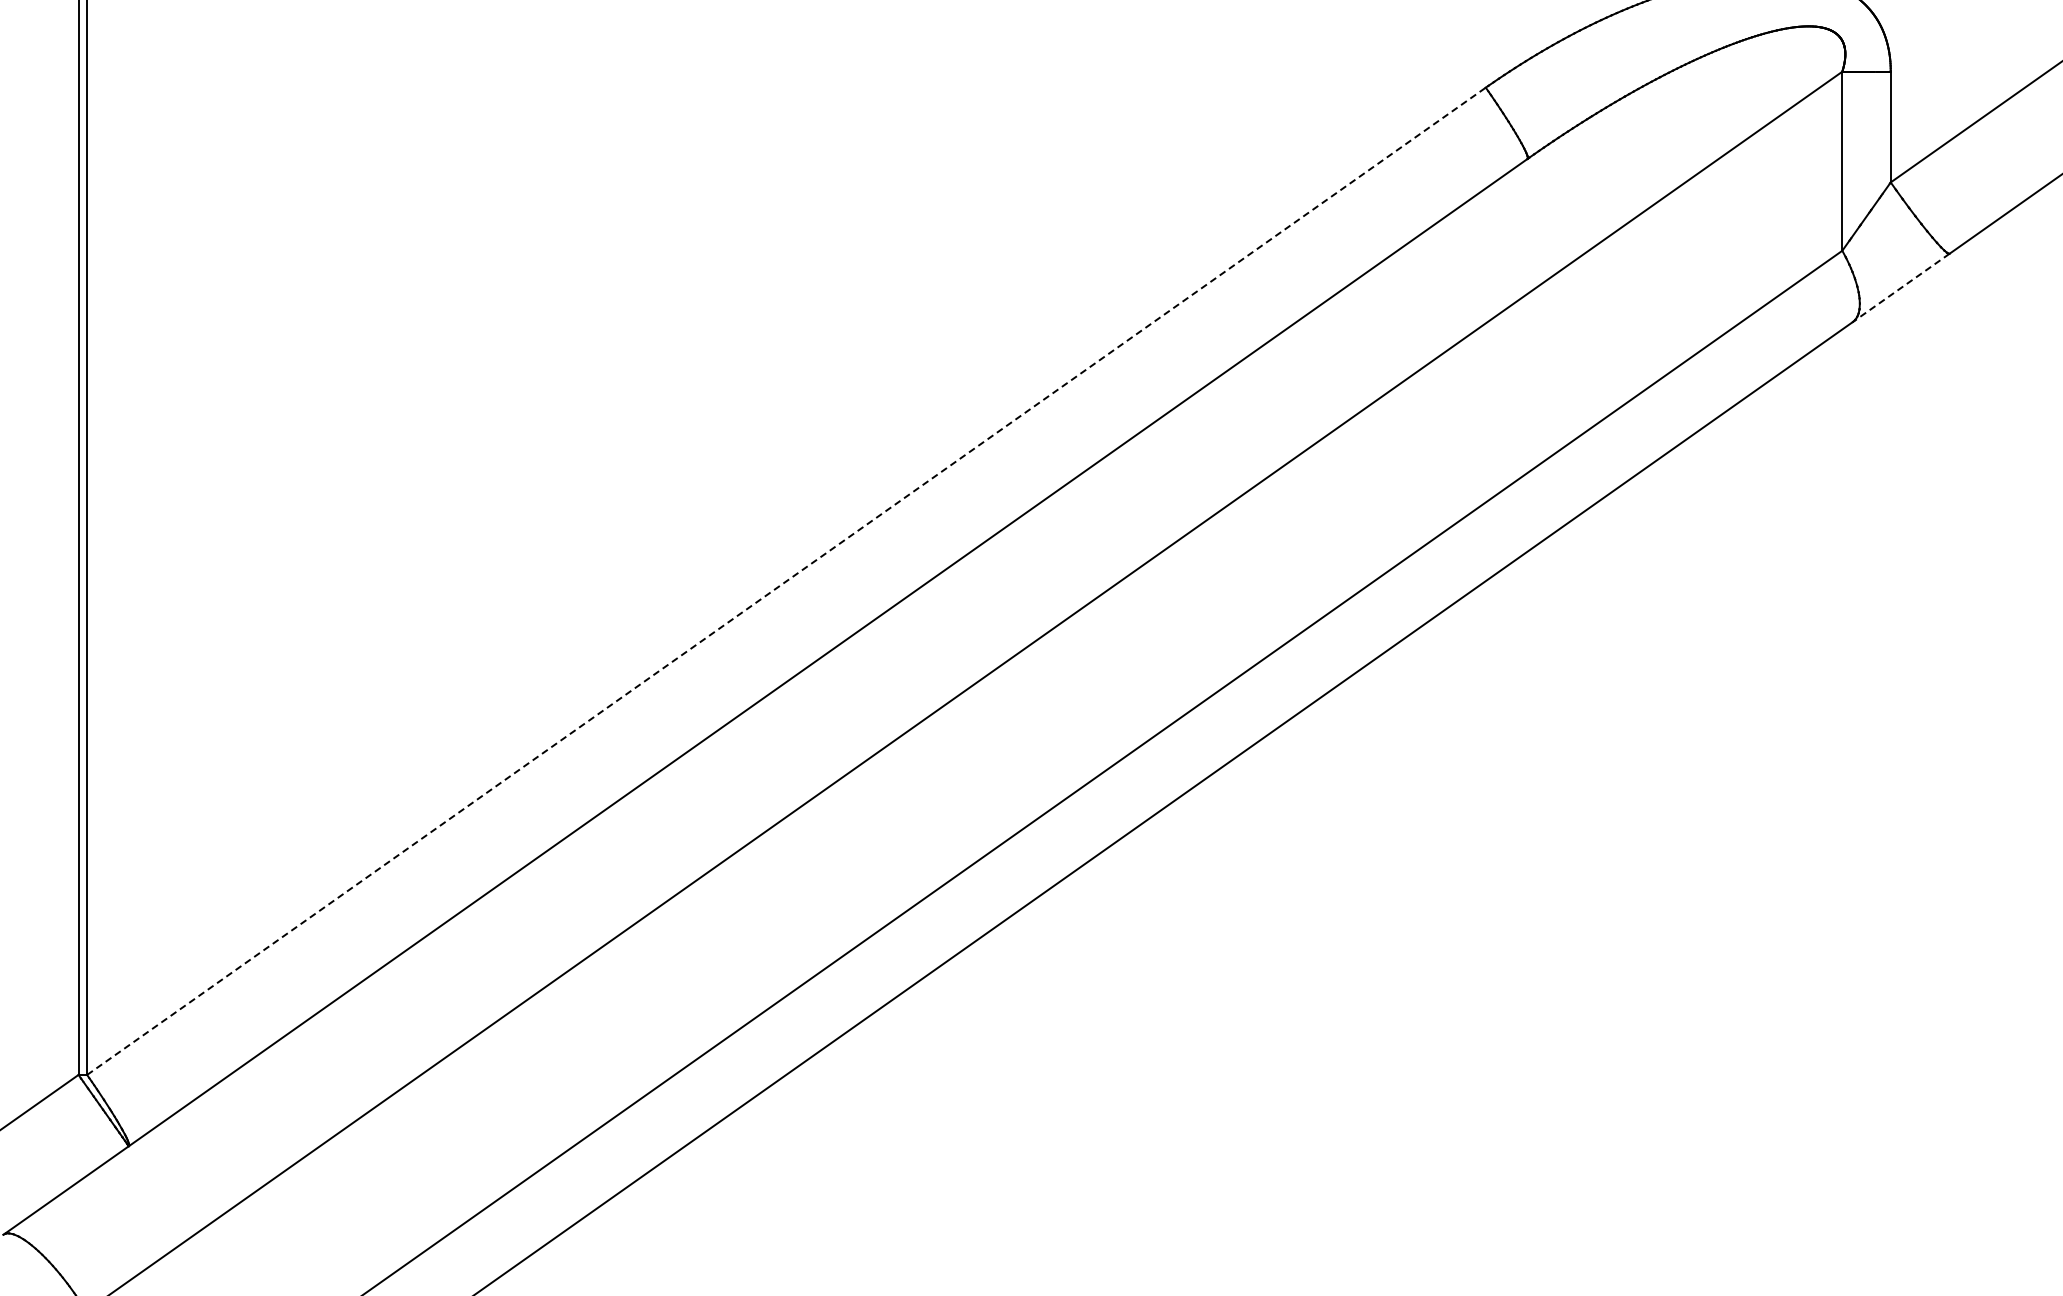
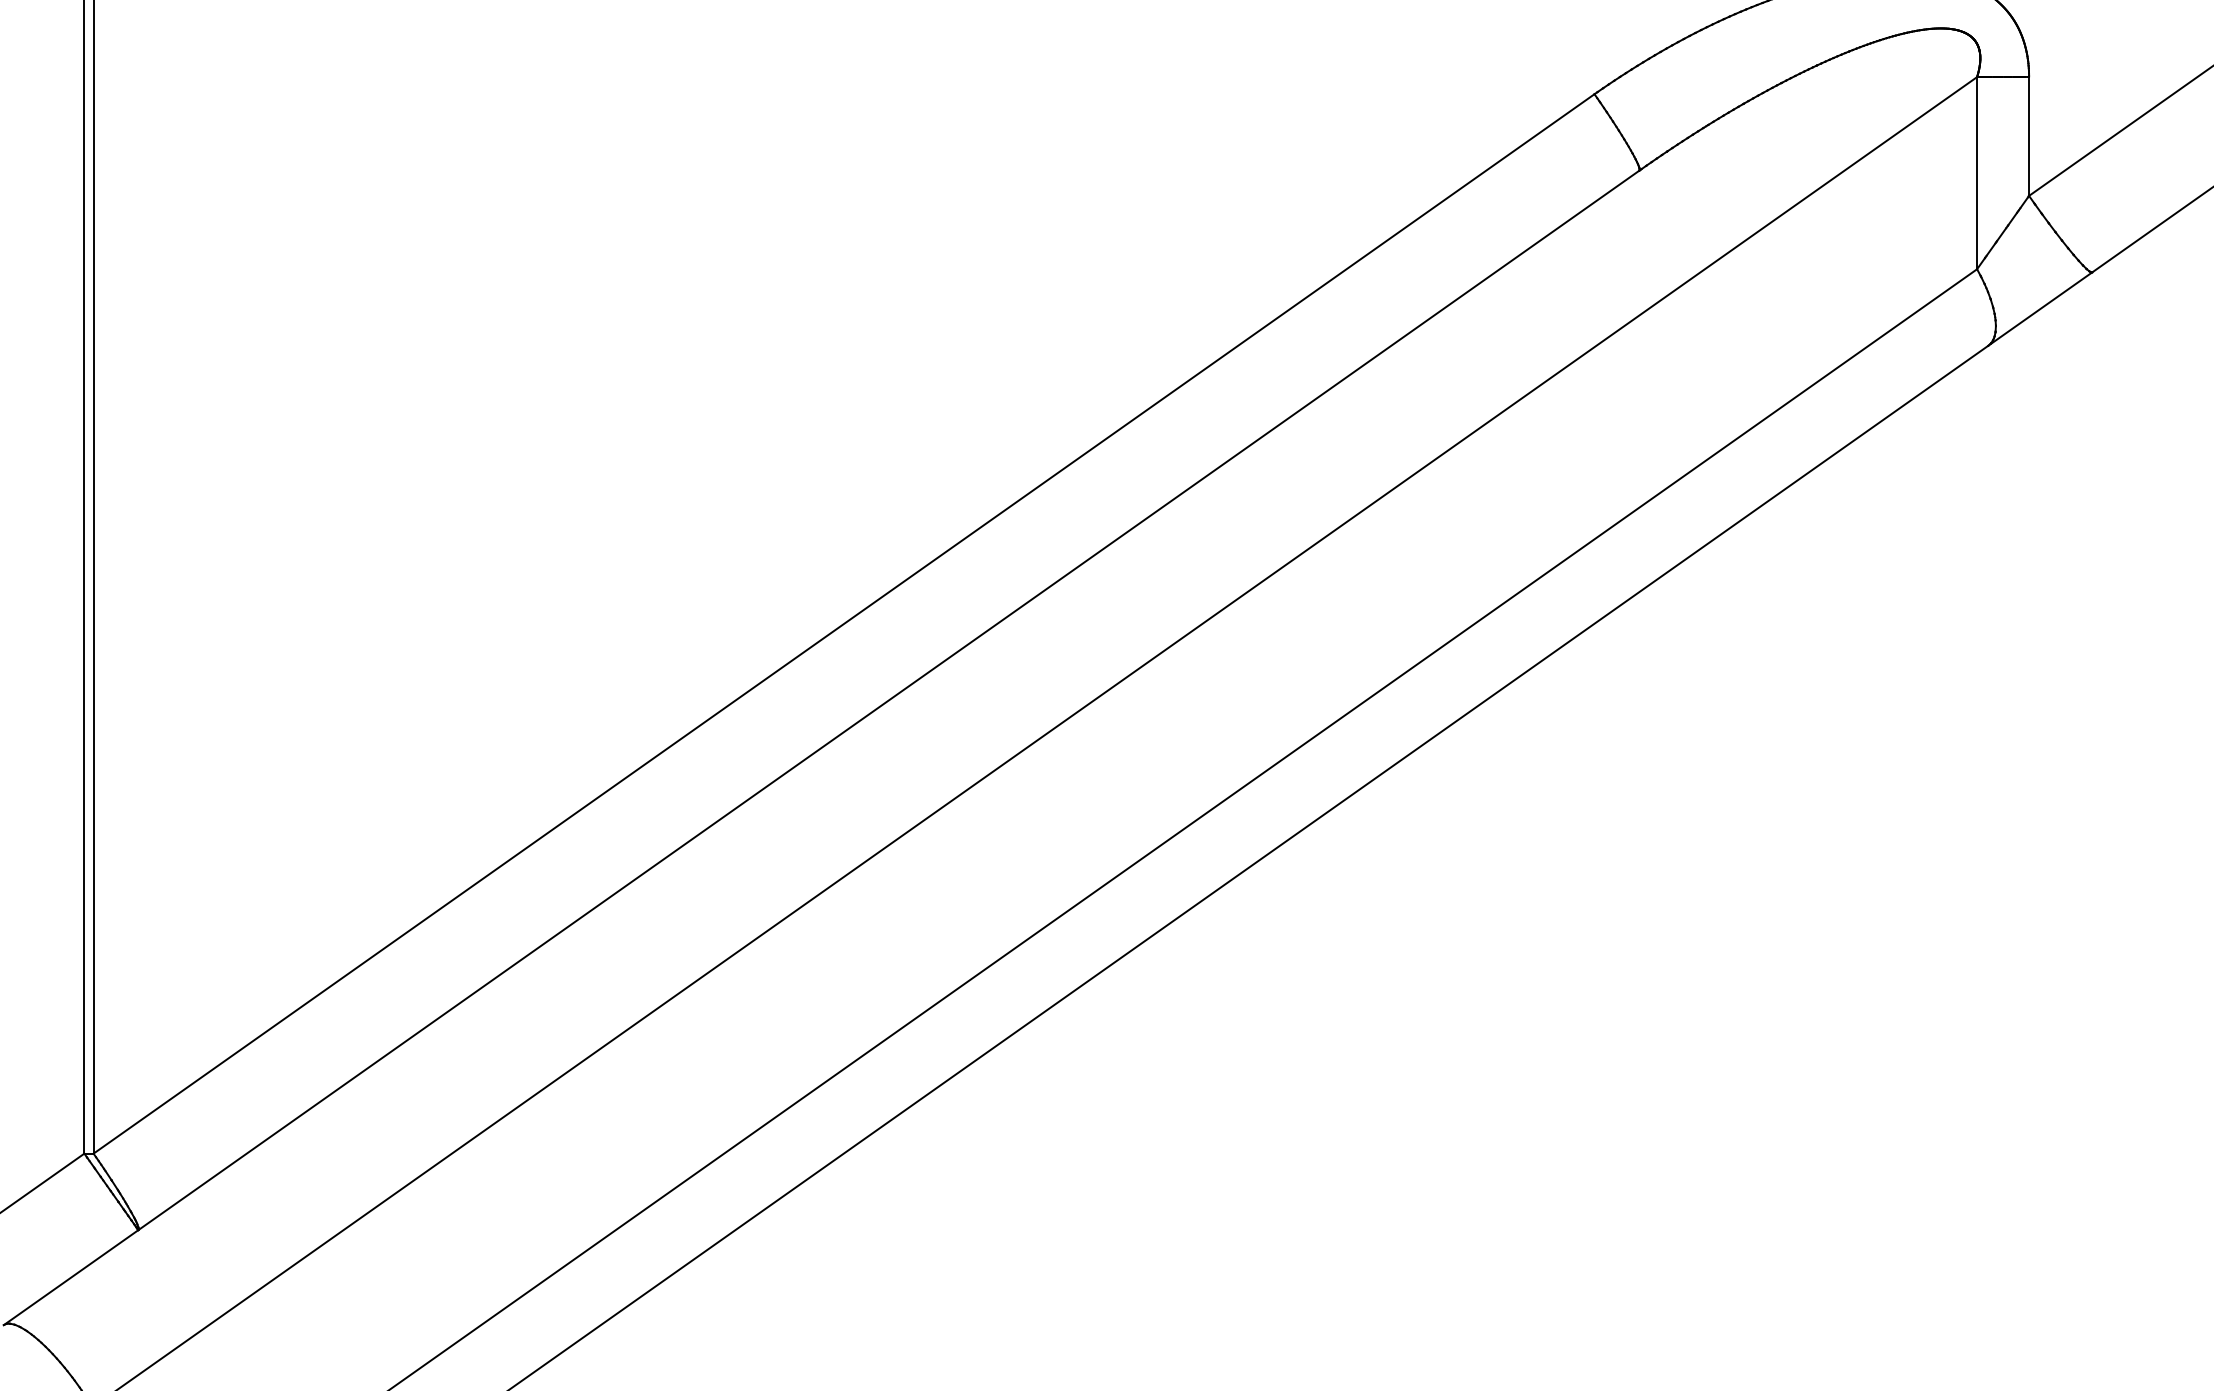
line: (1900, 288) -> (2039, 309), dashed -> solid
line: (786, 581) -> (844, 624), dashed -> solid

